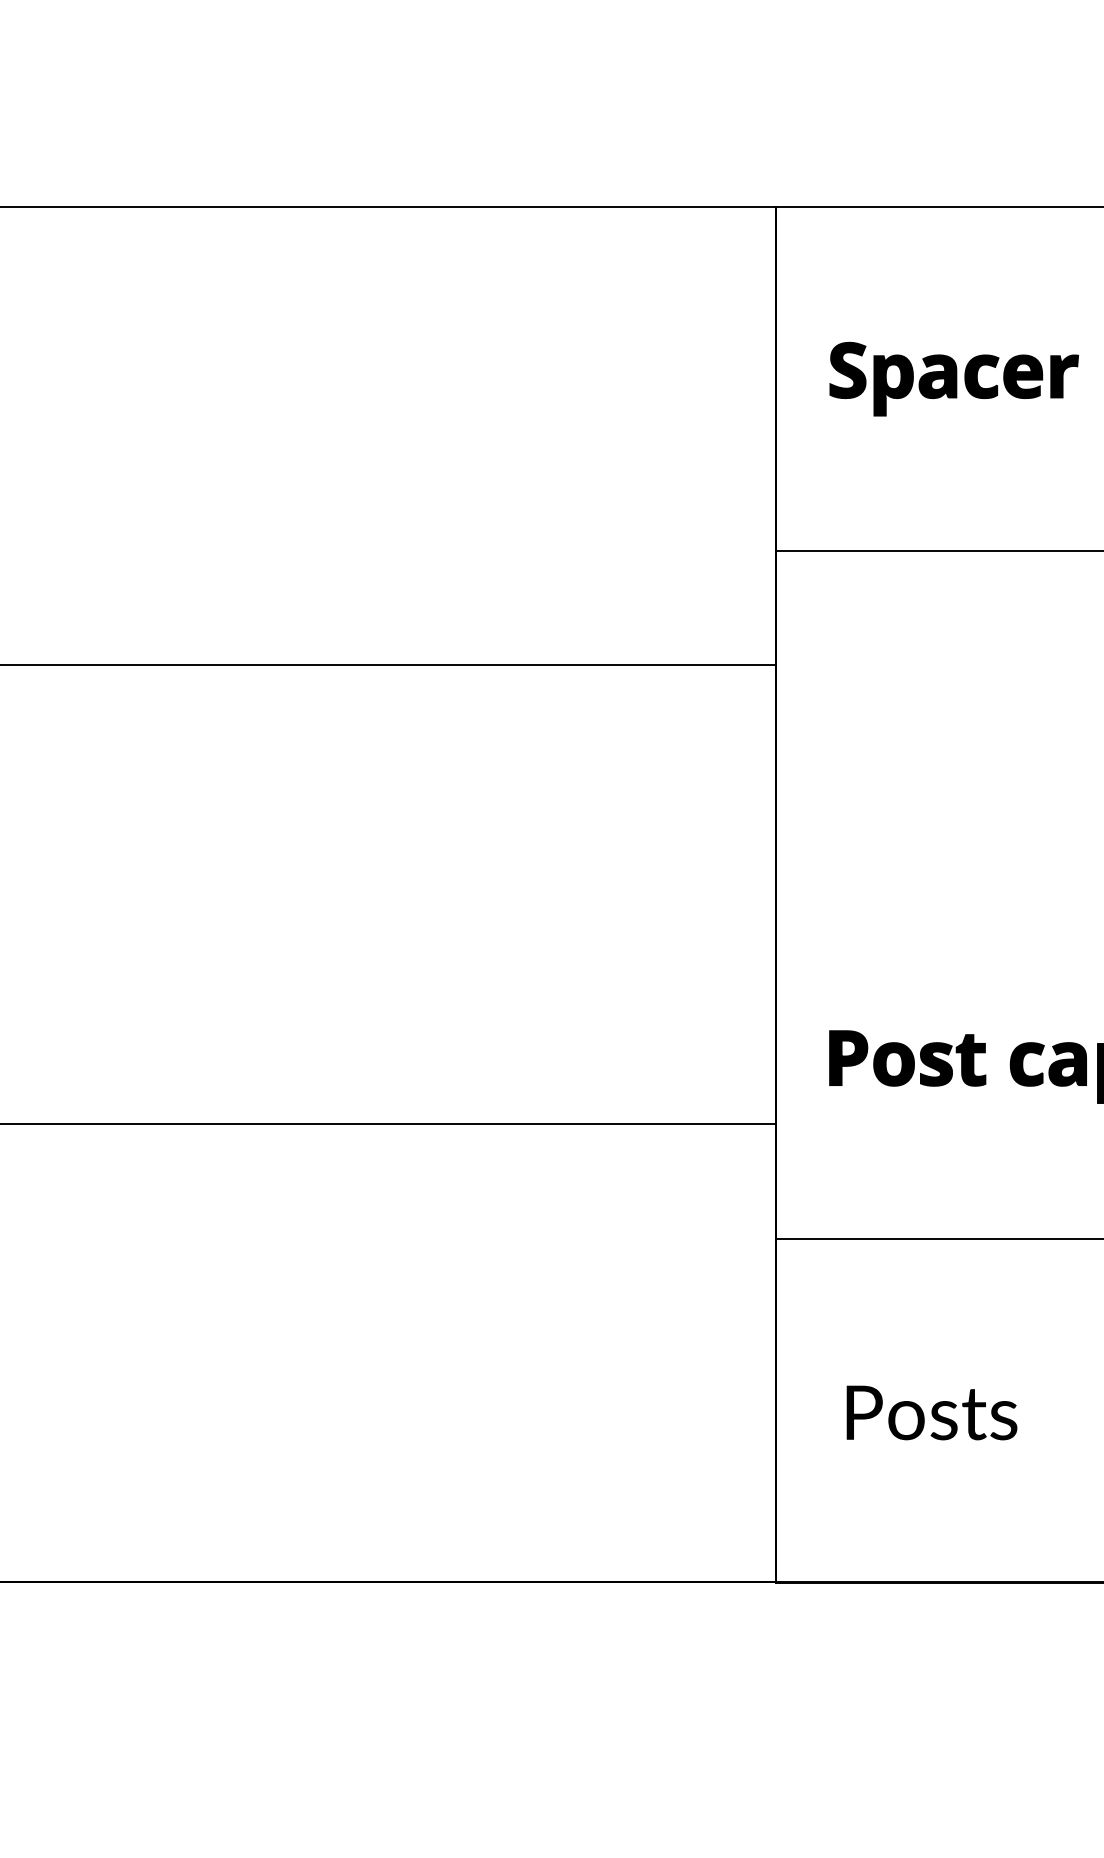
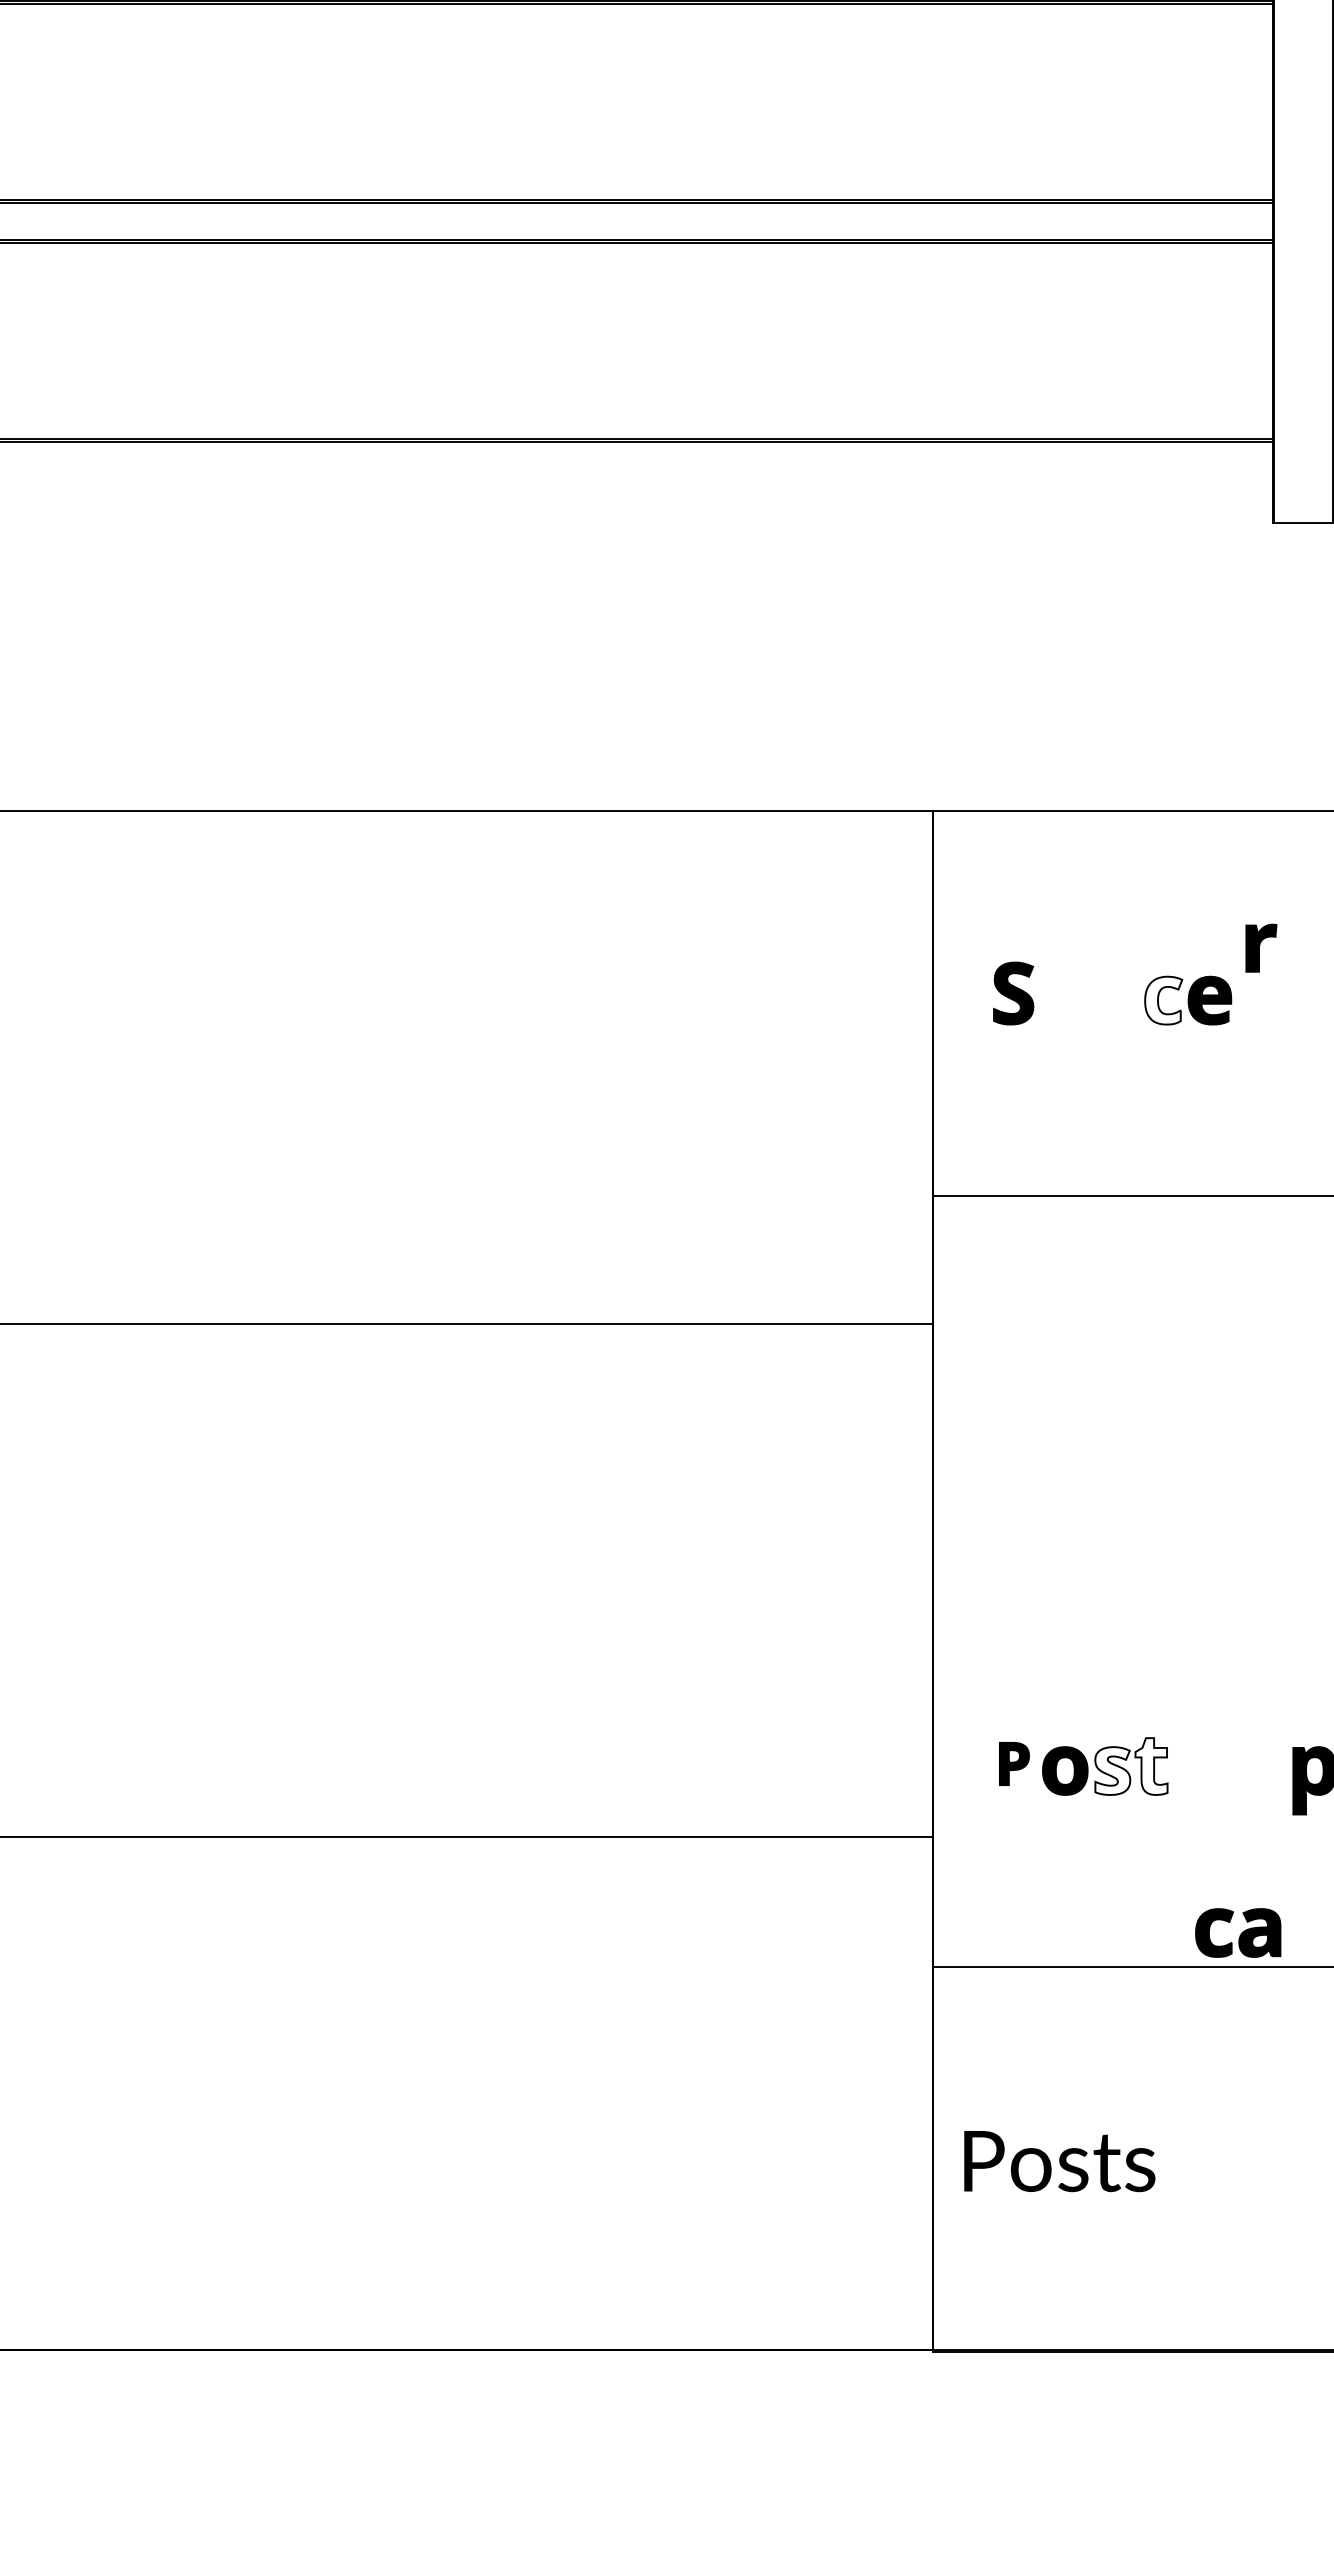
part: (1064, 375) -> (1261, 947), moved
fill: (981, 376) -> (1163, 1000), removed
part: (914, 384) -> (1088, 1009), removed
part: (848, 1057) -> (1014, 1763), size x0.7
fill: (971, 1060) -> (1151, 1766), removed
fill: (936, 1063) -> (1112, 1770), removed
part: (1048, 1063) -> (1238, 1932), moved
text: (931, 1412) -> (1059, 2161), moved

